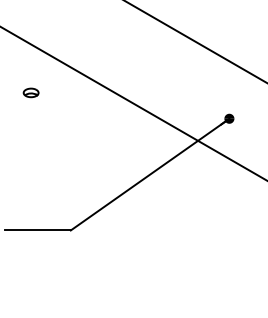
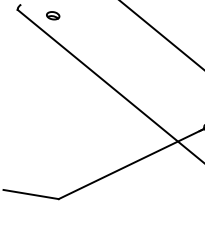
part: (30, 92) -> (52, 15), moved

